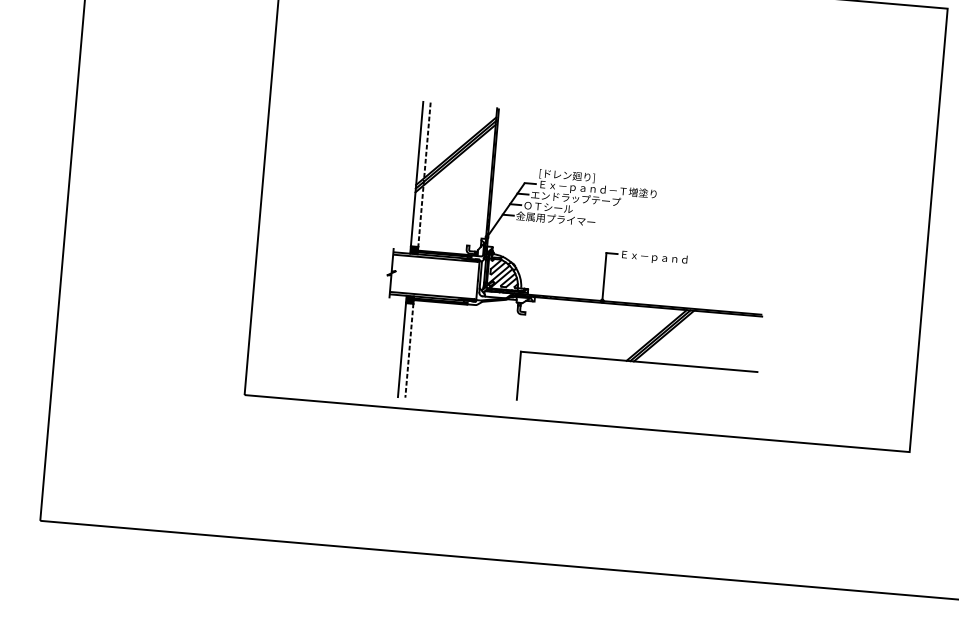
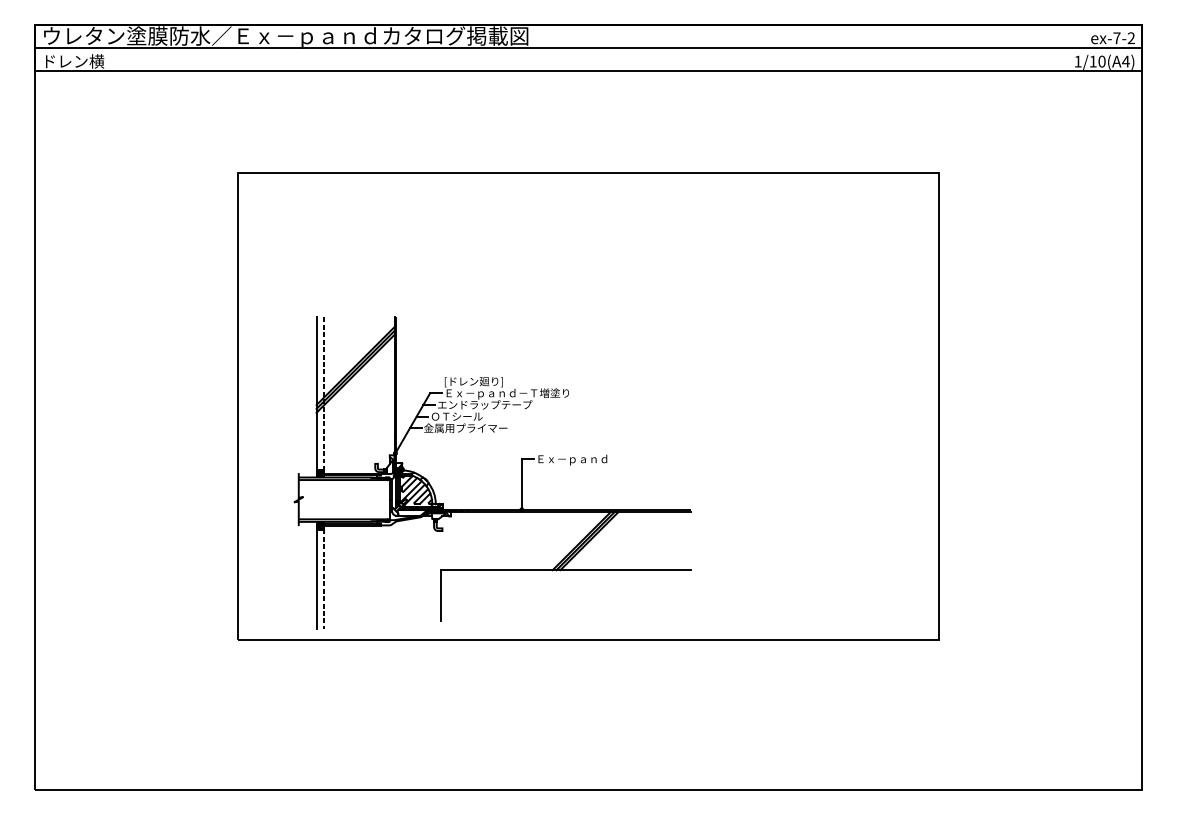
part: (605, 265) -> (521, 472), moved

